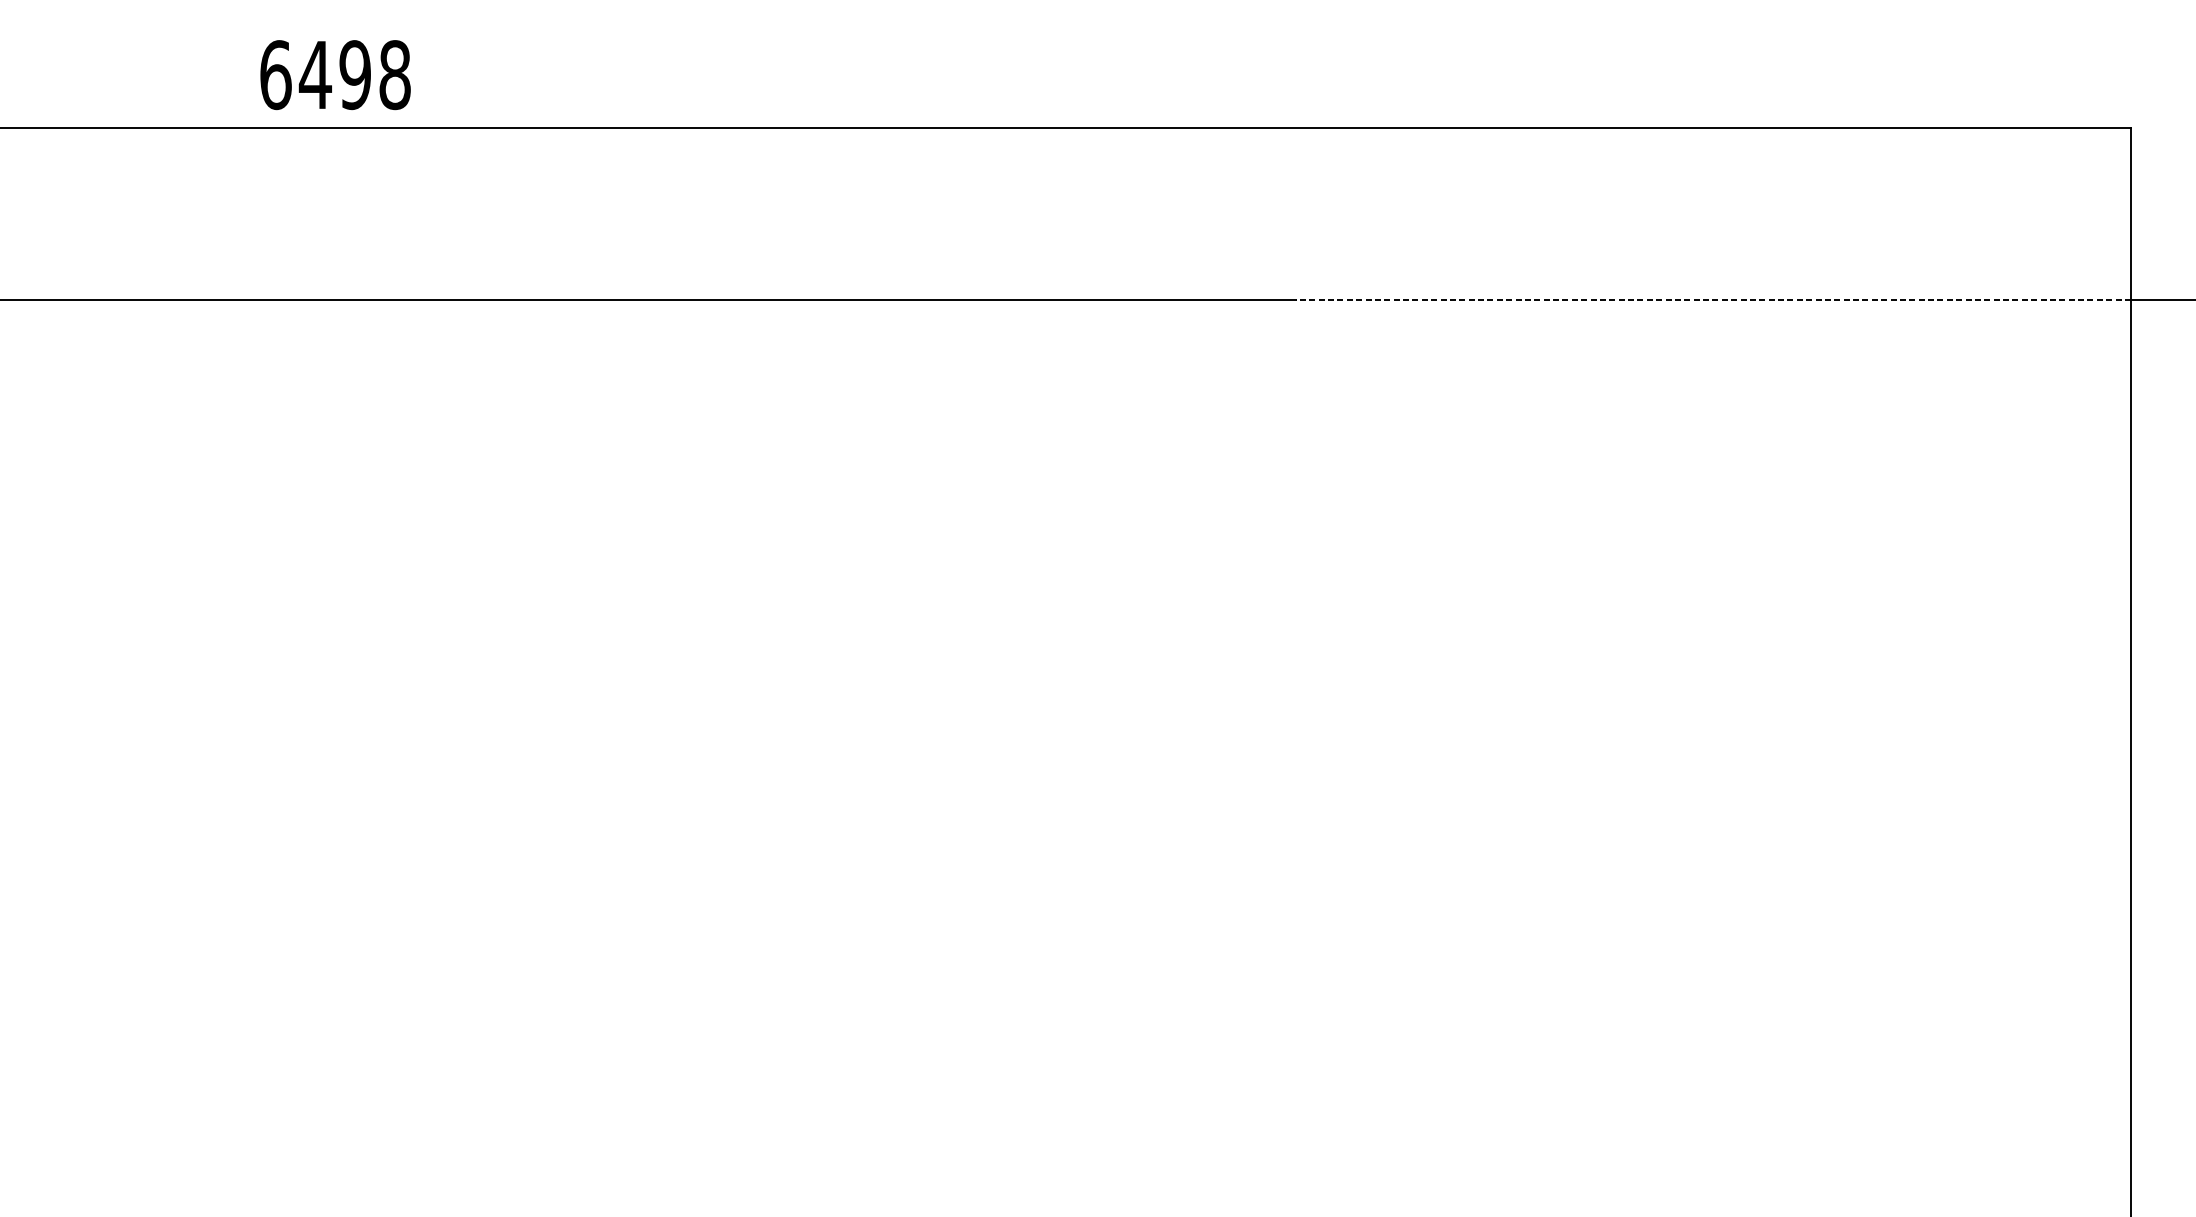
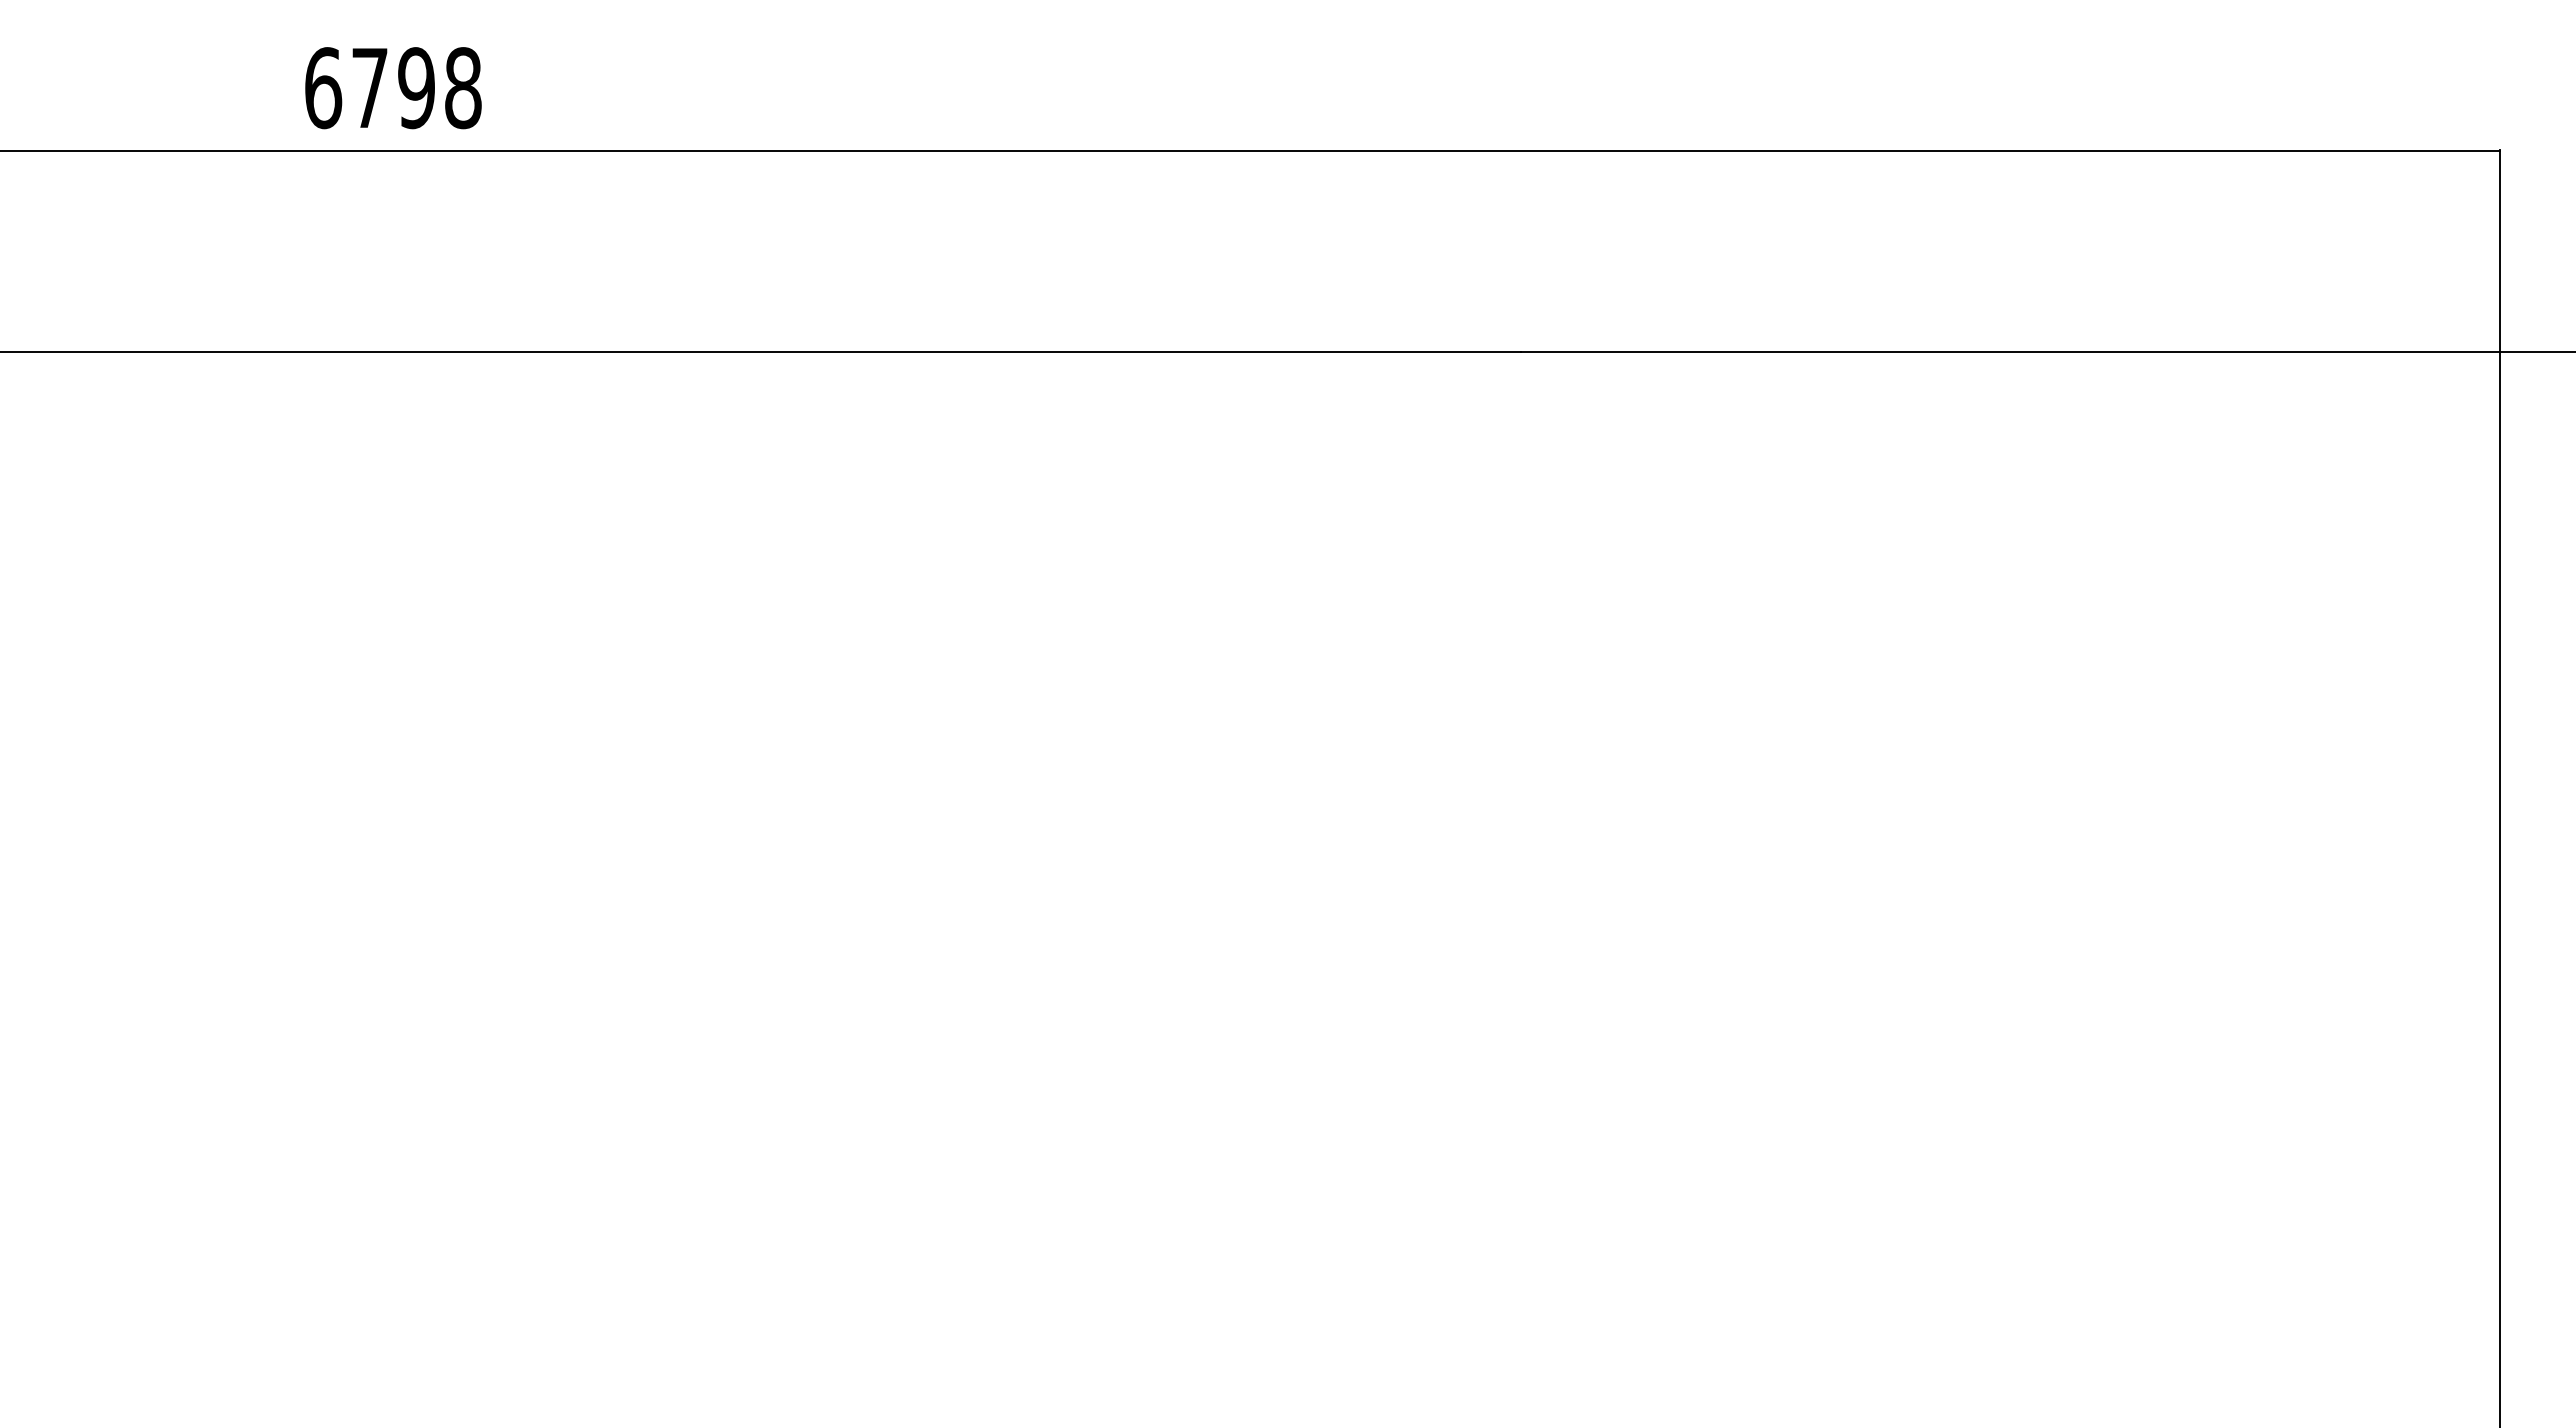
text: (315, 74) -> (369, 87), 6498 -> 6798
line: (1713, 300) -> (2010, 352), dashed -> solid

